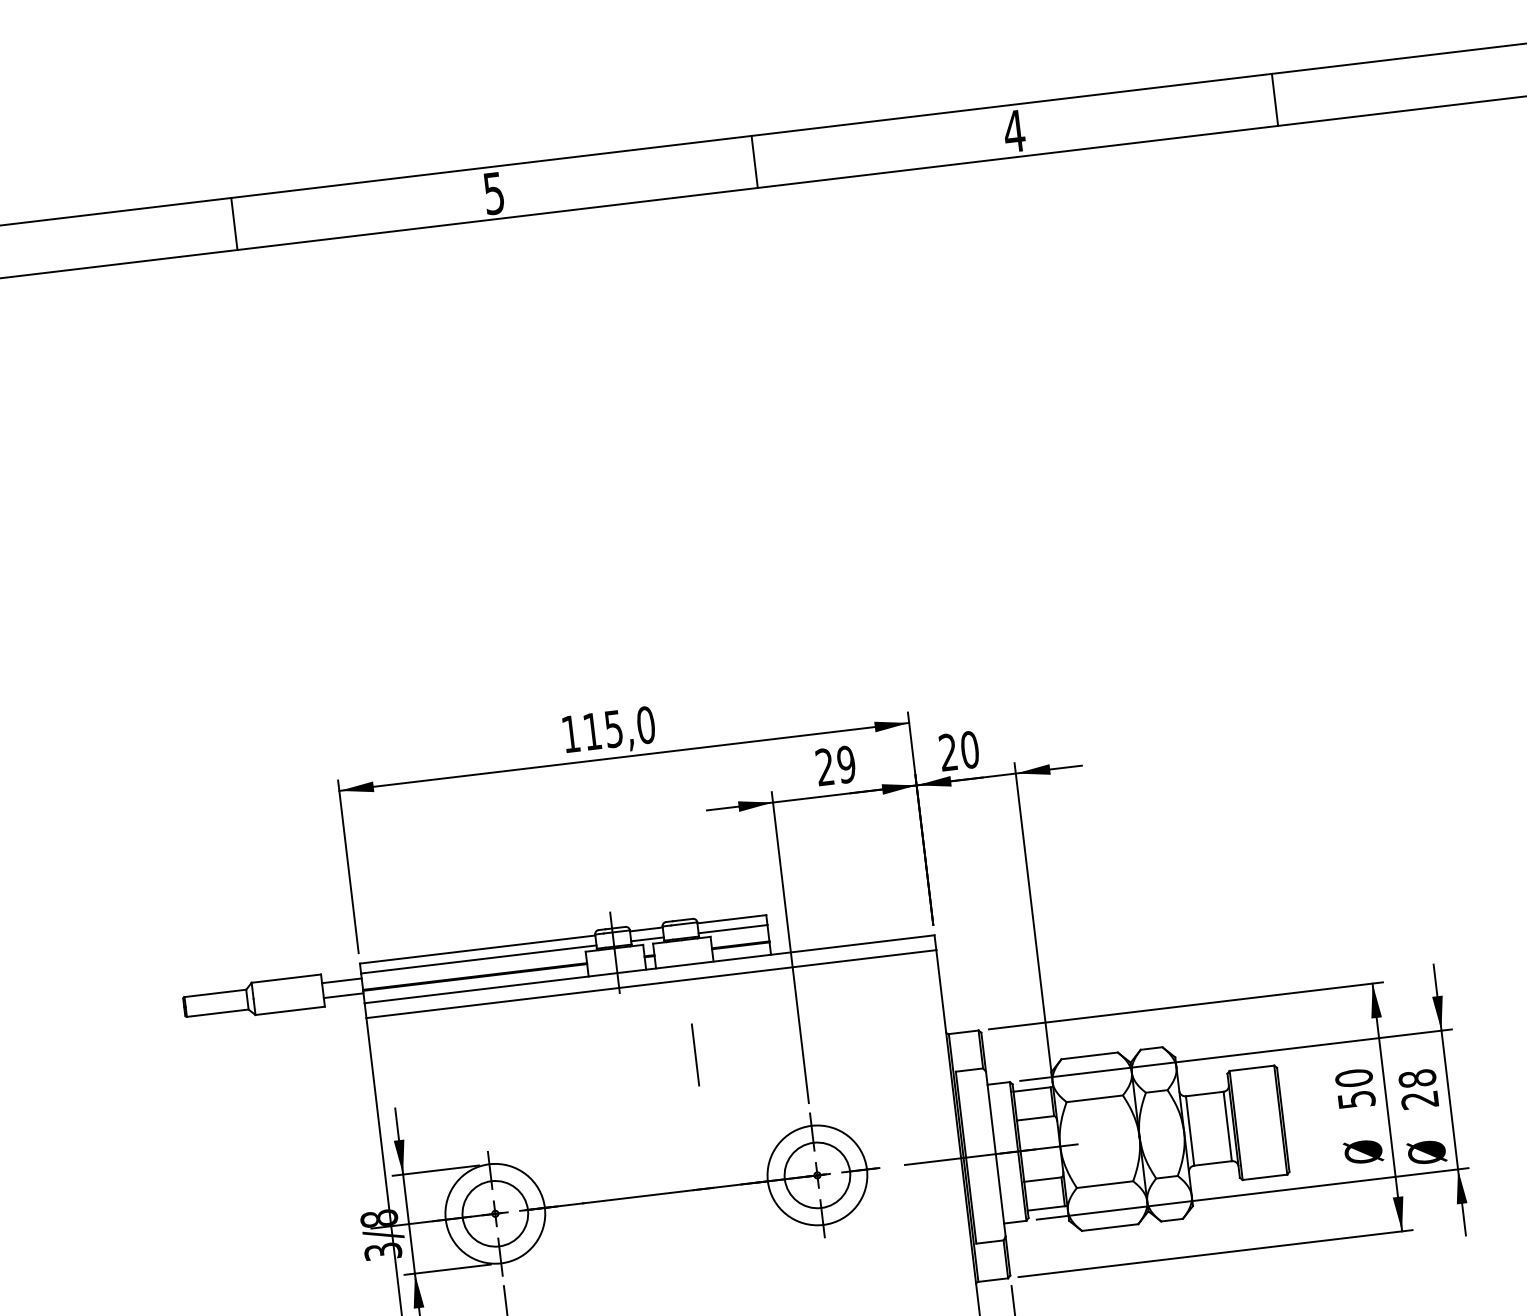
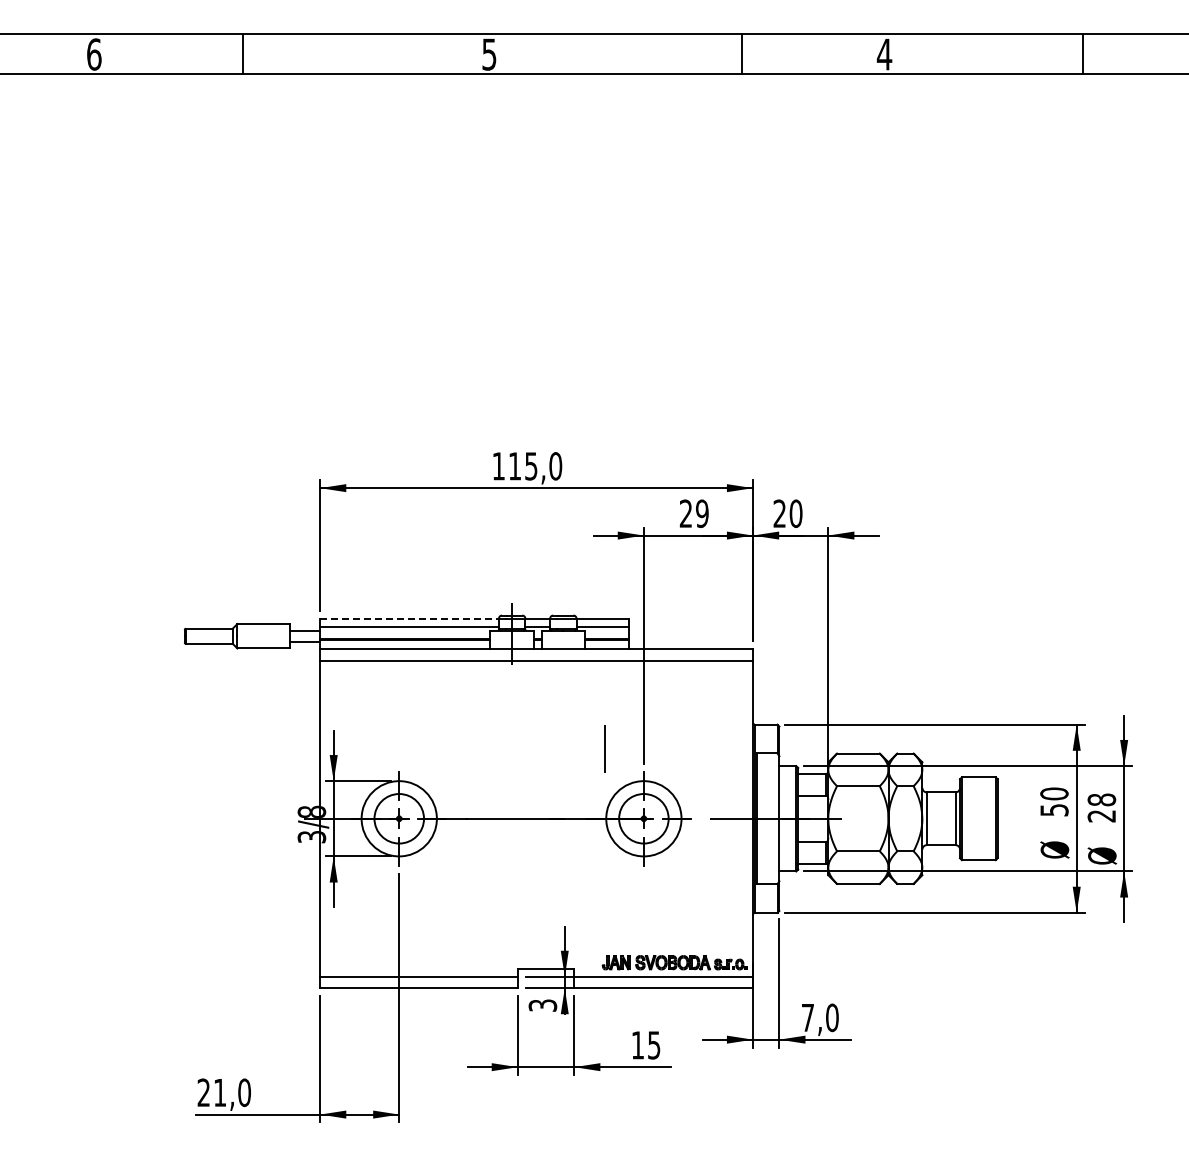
line: (754, 162) -> (742, 54), moved
line: (234, 224) -> (243, 54), moved
line: (478, 949) -> (410, 619), solid -> dashed
line: (694, 1054) -> (604, 748), moved

